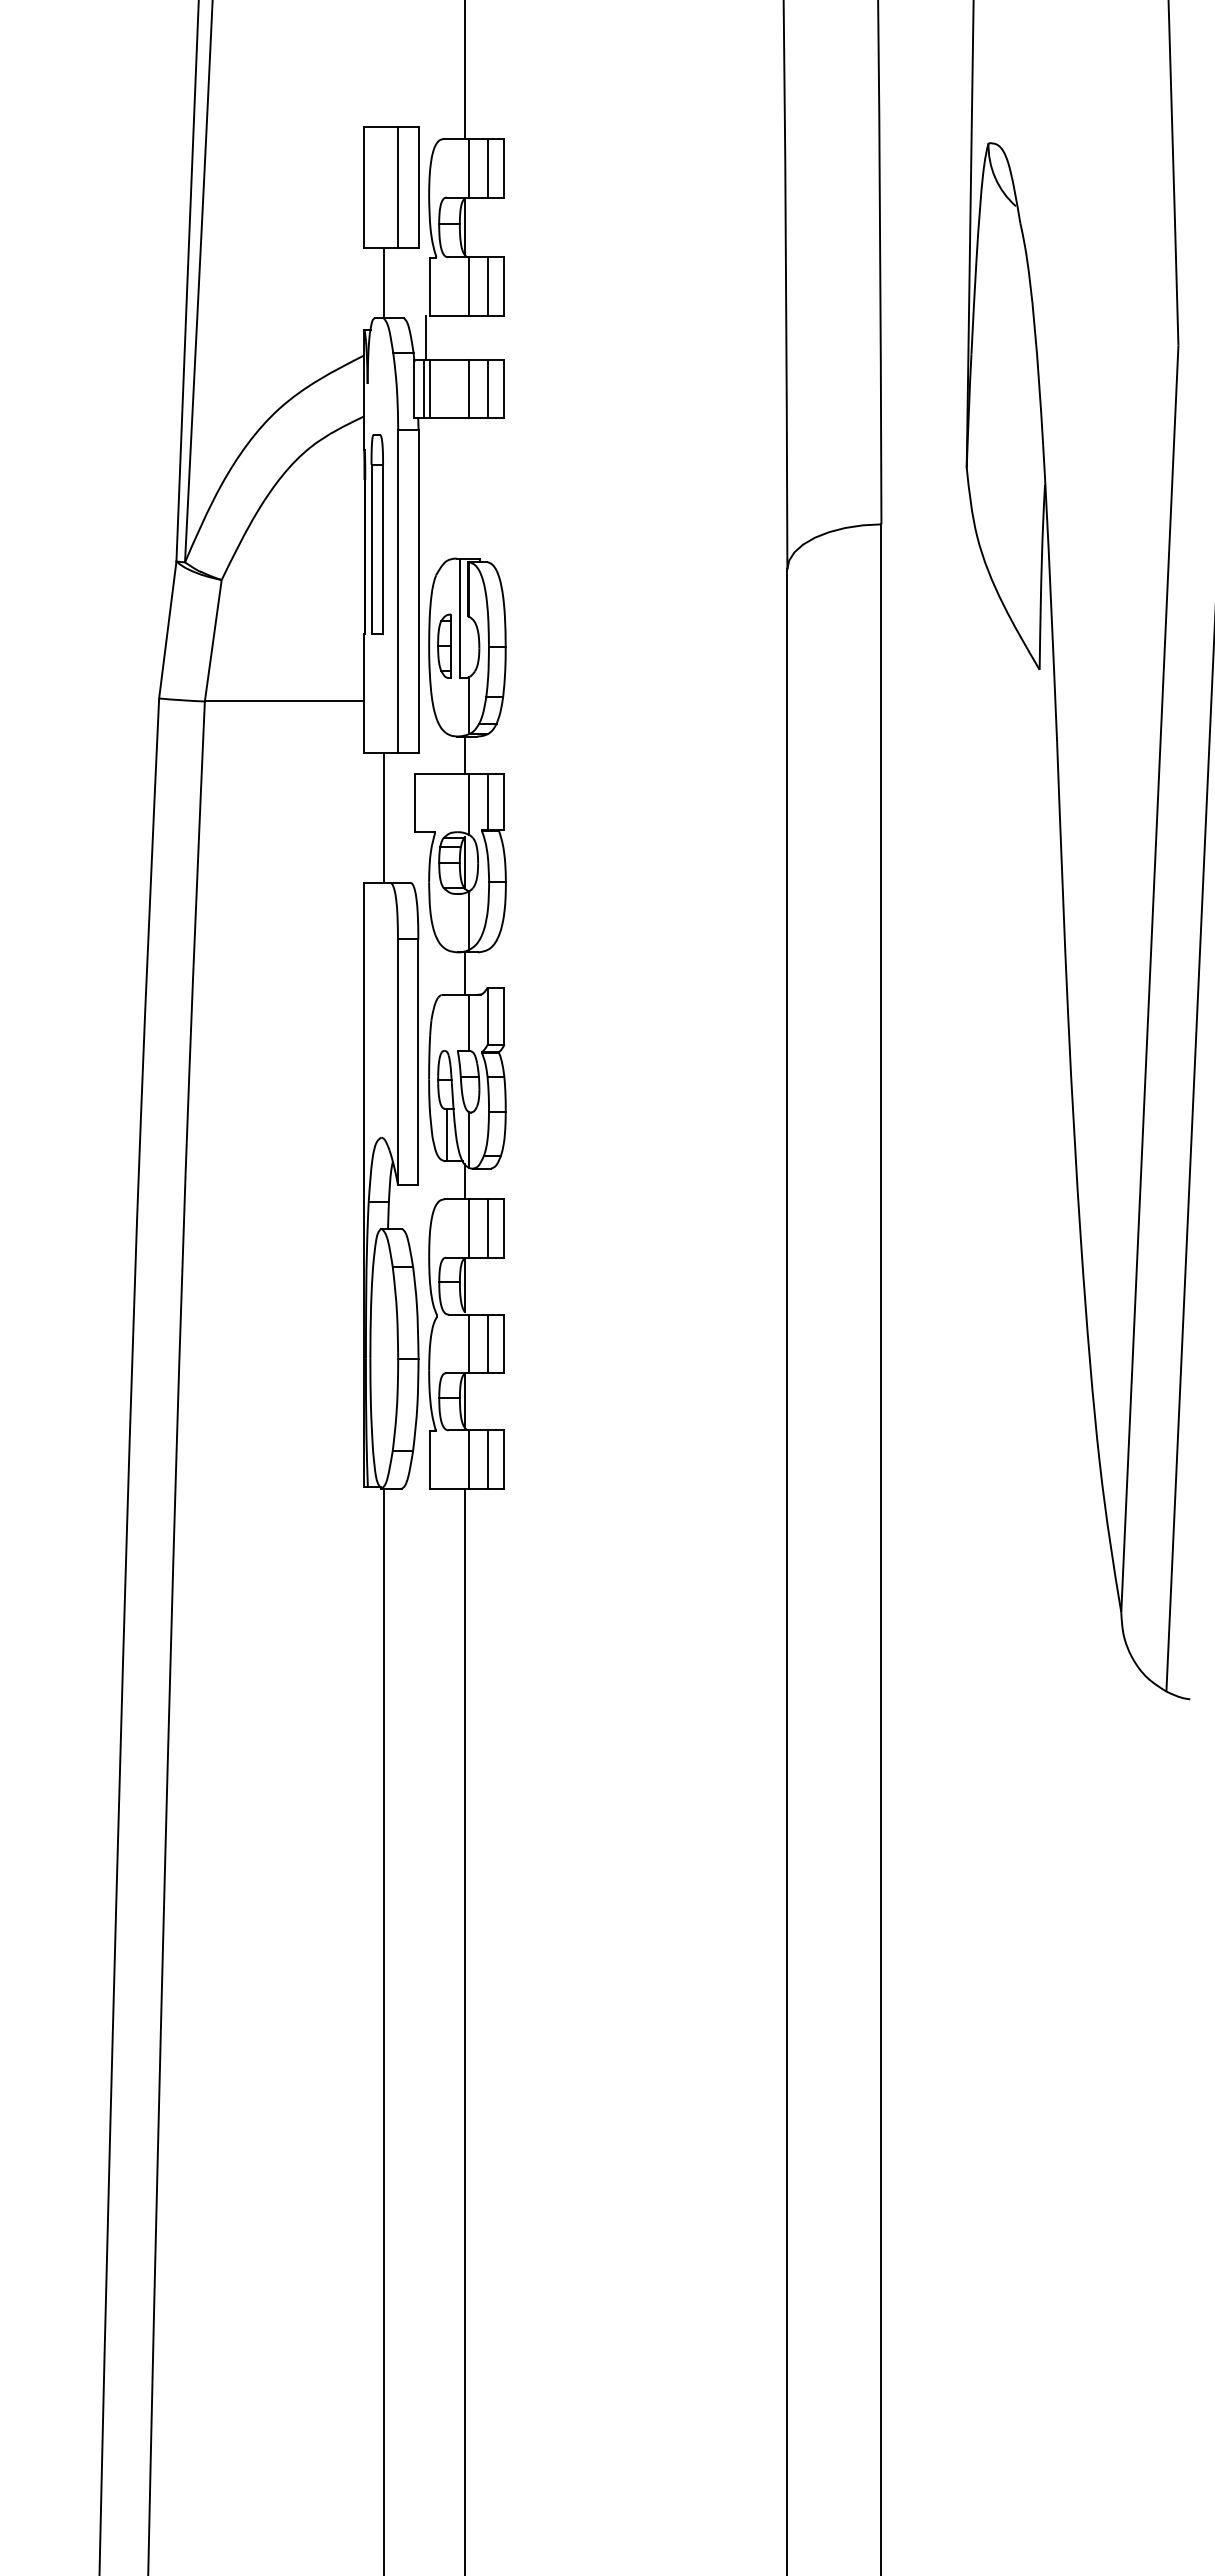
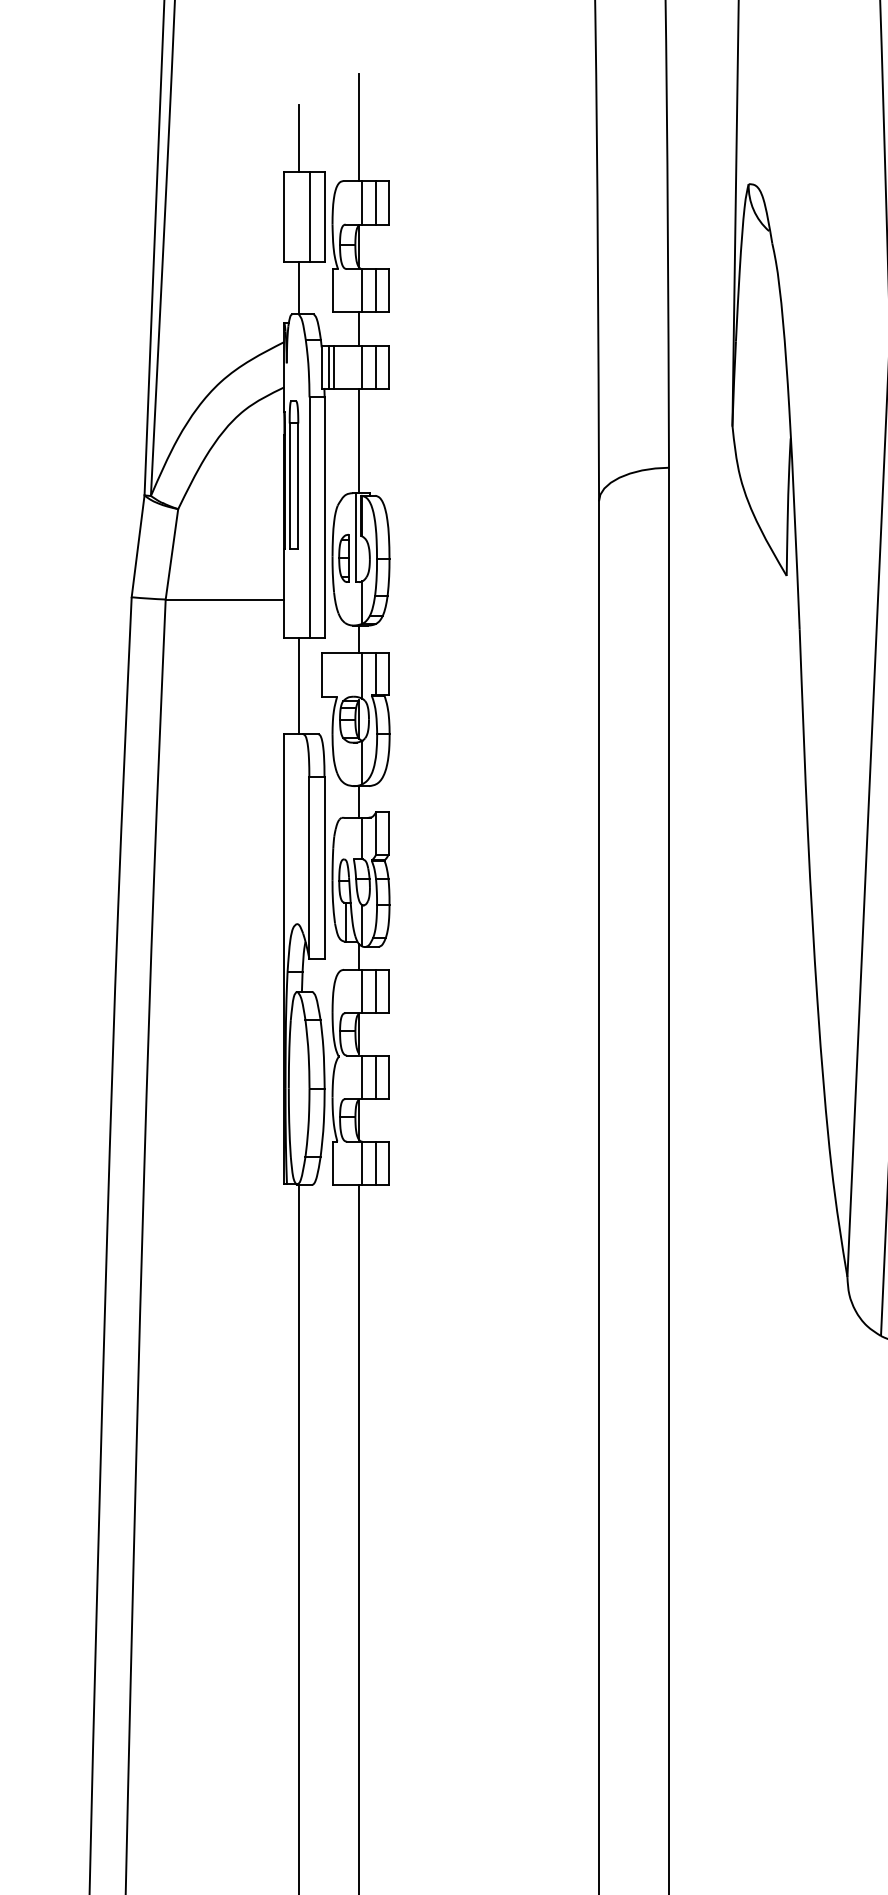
line: (384, 81) -> (299, 138), added
line: (425, 337) -> (358, 328), moved
line: (464, 488) -> (358, 441), added

